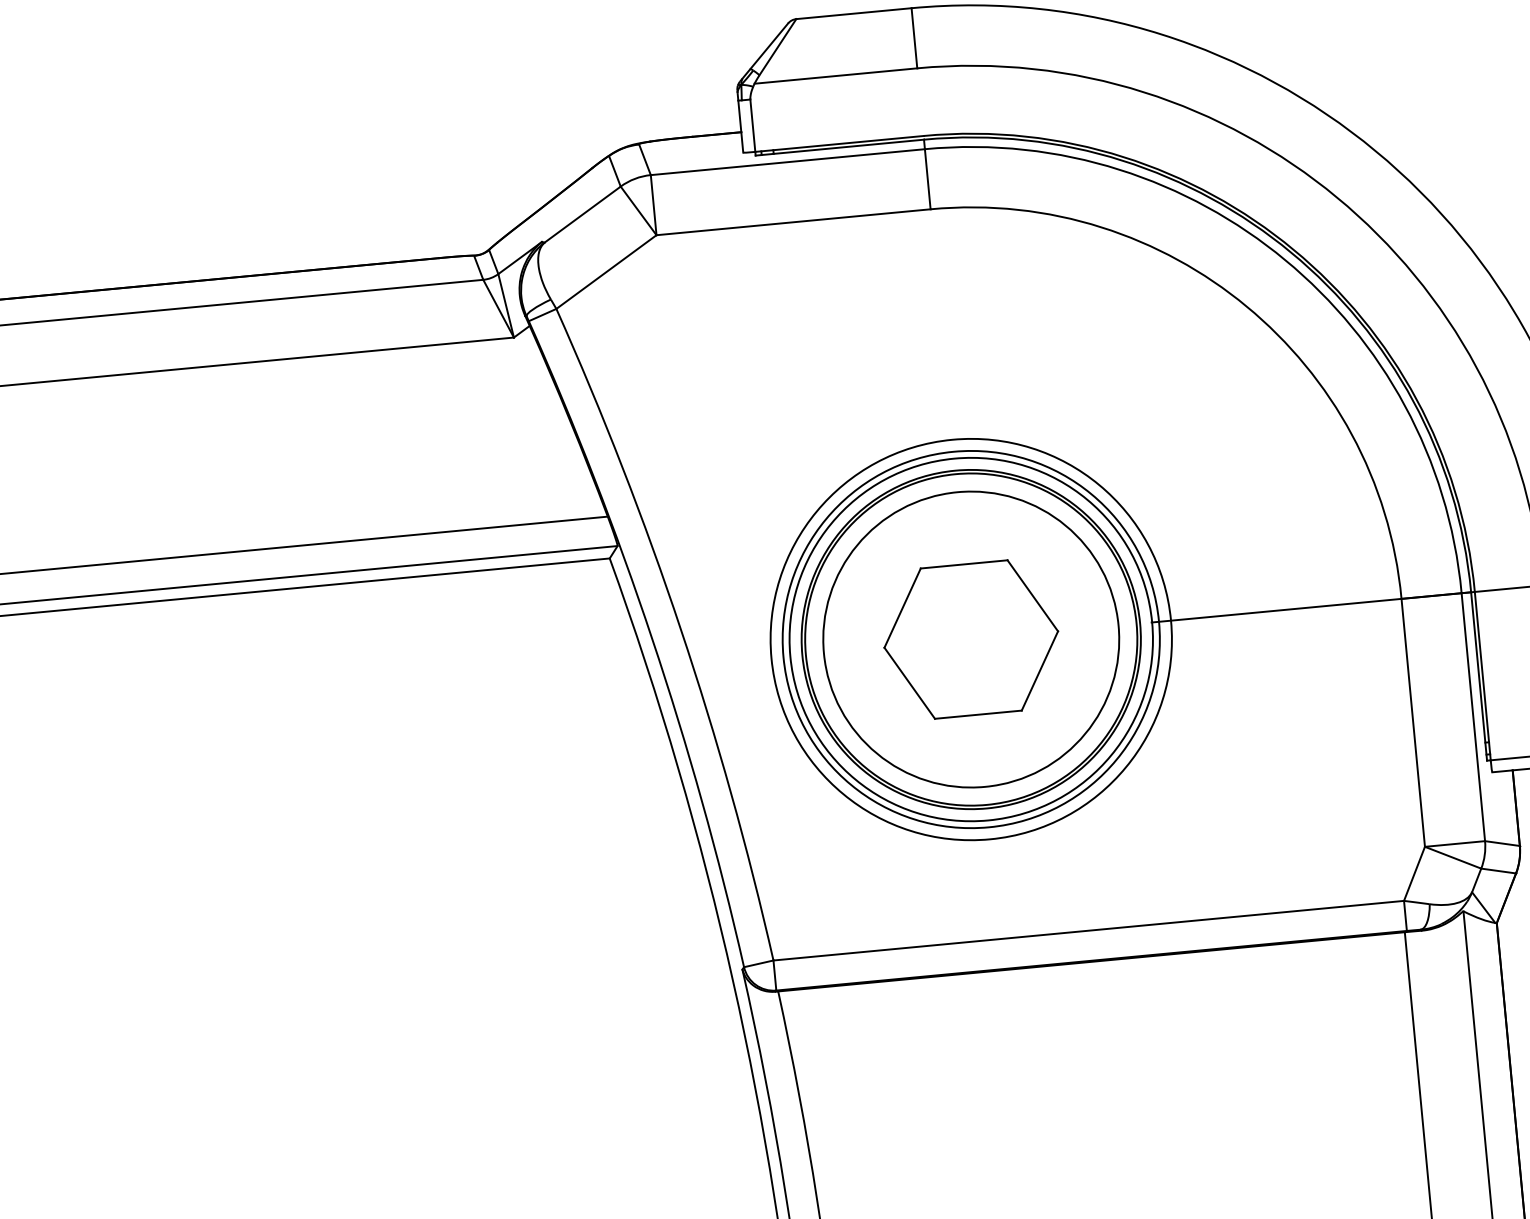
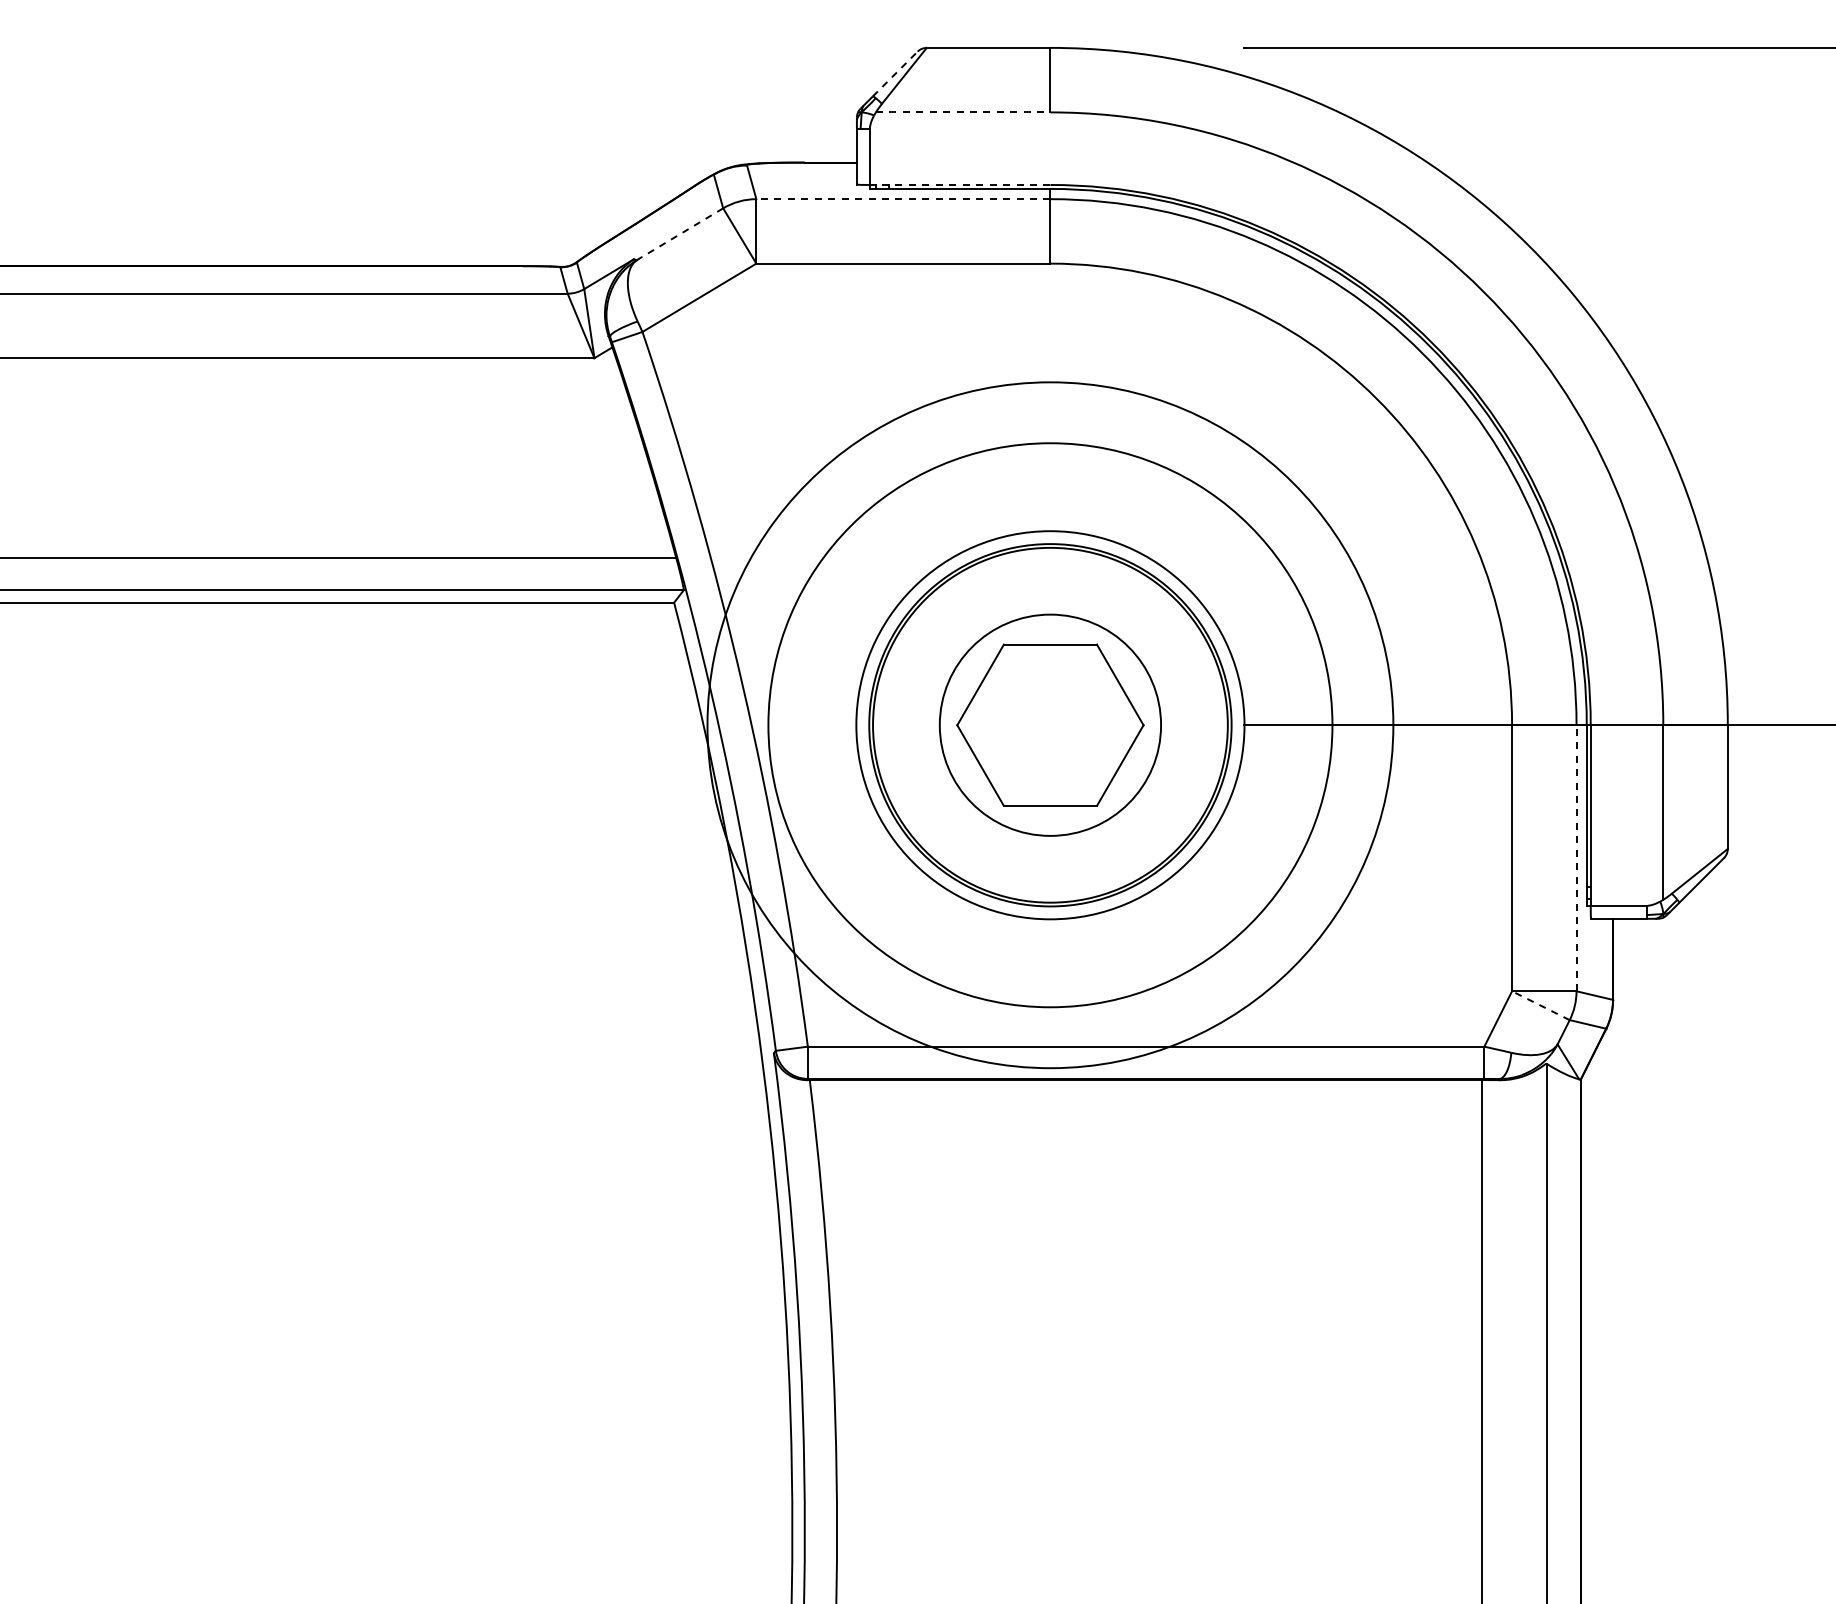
line: (769, 46) -> (895, 74), solid -> dashed
line: (836, 76) -> (963, 112), solid -> dashed
line: (838, 143) -> (959, 184), solid -> dashed
line: (787, 162) -> (902, 199), solid -> dashed
line: (582, 214) -> (679, 234), solid -> dashed
circle: (970, 638) -> (1049, 724), size x1.4
circle: (971, 638) -> (1050, 724), size x1.6
circle: (971, 639) -> (1050, 725), size x0.7
line: (1473, 716) -> (1576, 857), solid -> dashed
line: (1452, 857) -> (1540, 1005), solid -> dashed

